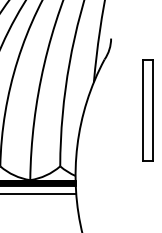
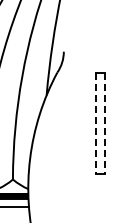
line: (143, 110) -> (96, 123), solid -> dashed
line: (152, 110) -> (105, 123), solid -> dashed

